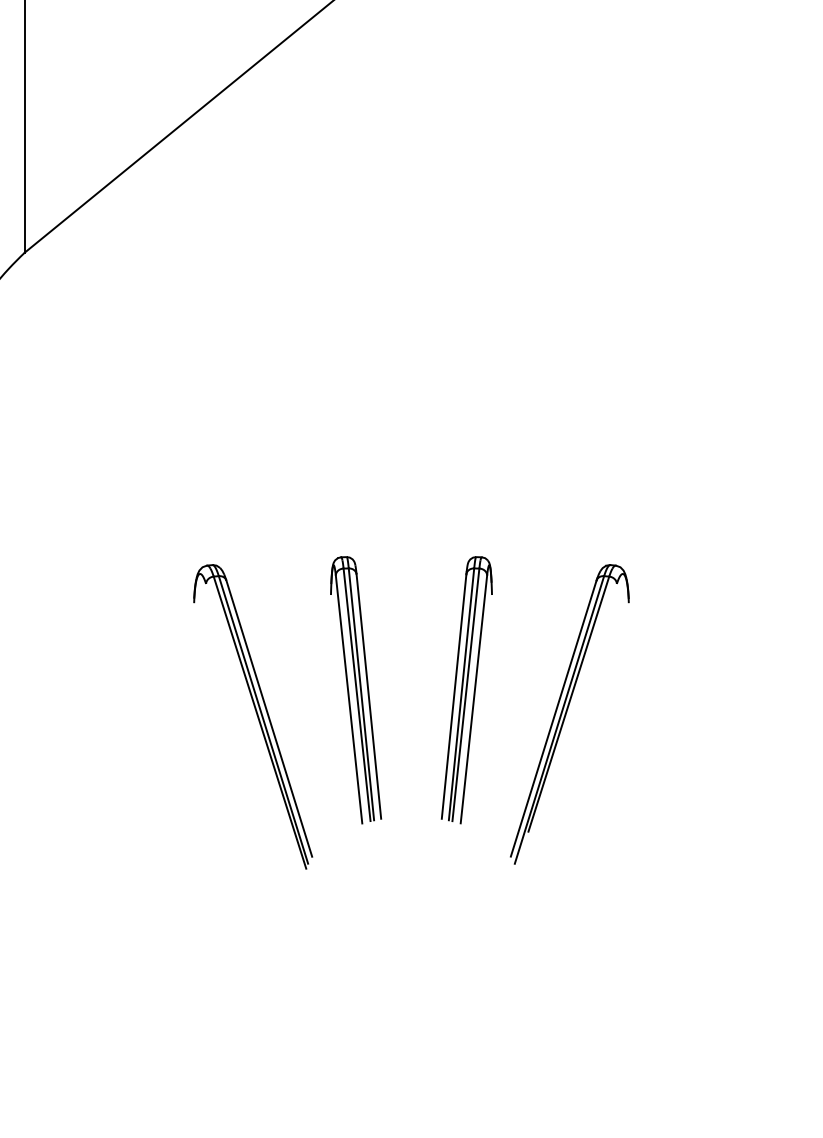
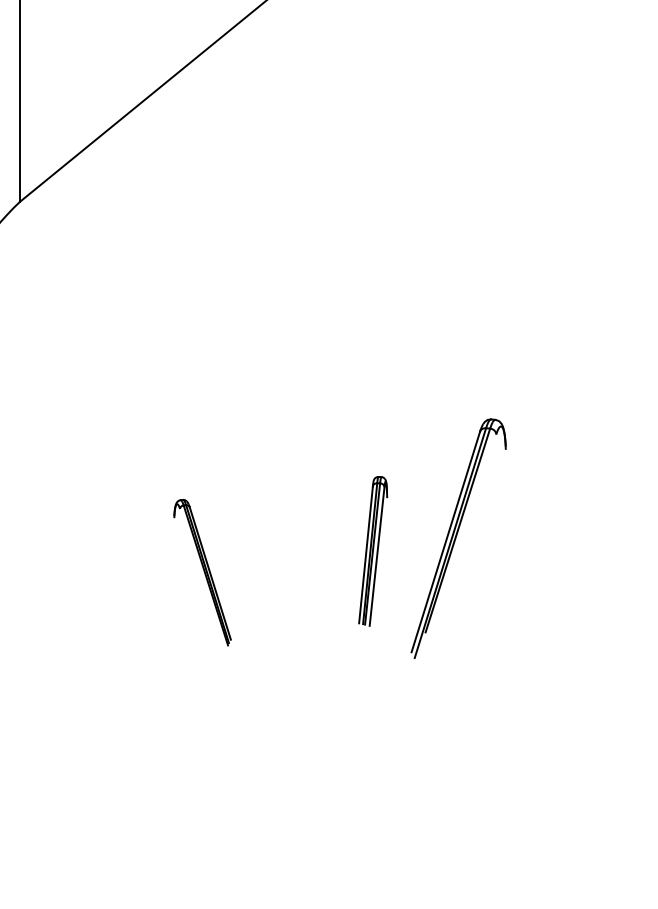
part: (356, 690) -> (285, 551), removed
part: (466, 690) -> (372, 551), size x0.7
part: (569, 714) -> (458, 538), moved
part: (253, 716) -> (202, 572), size x0.6

